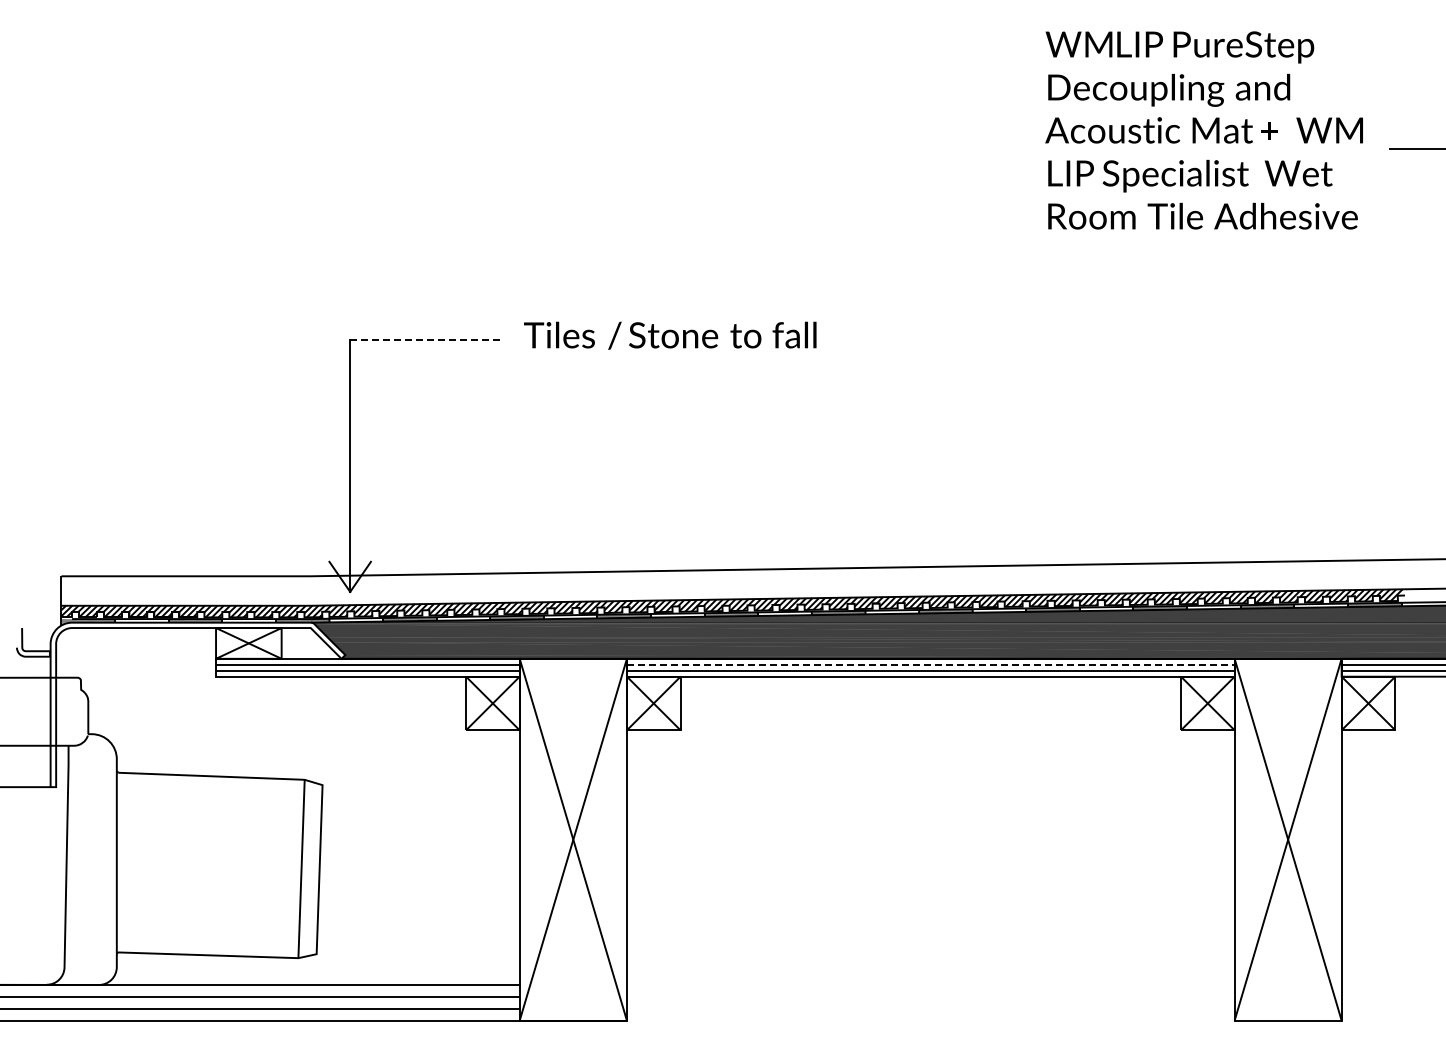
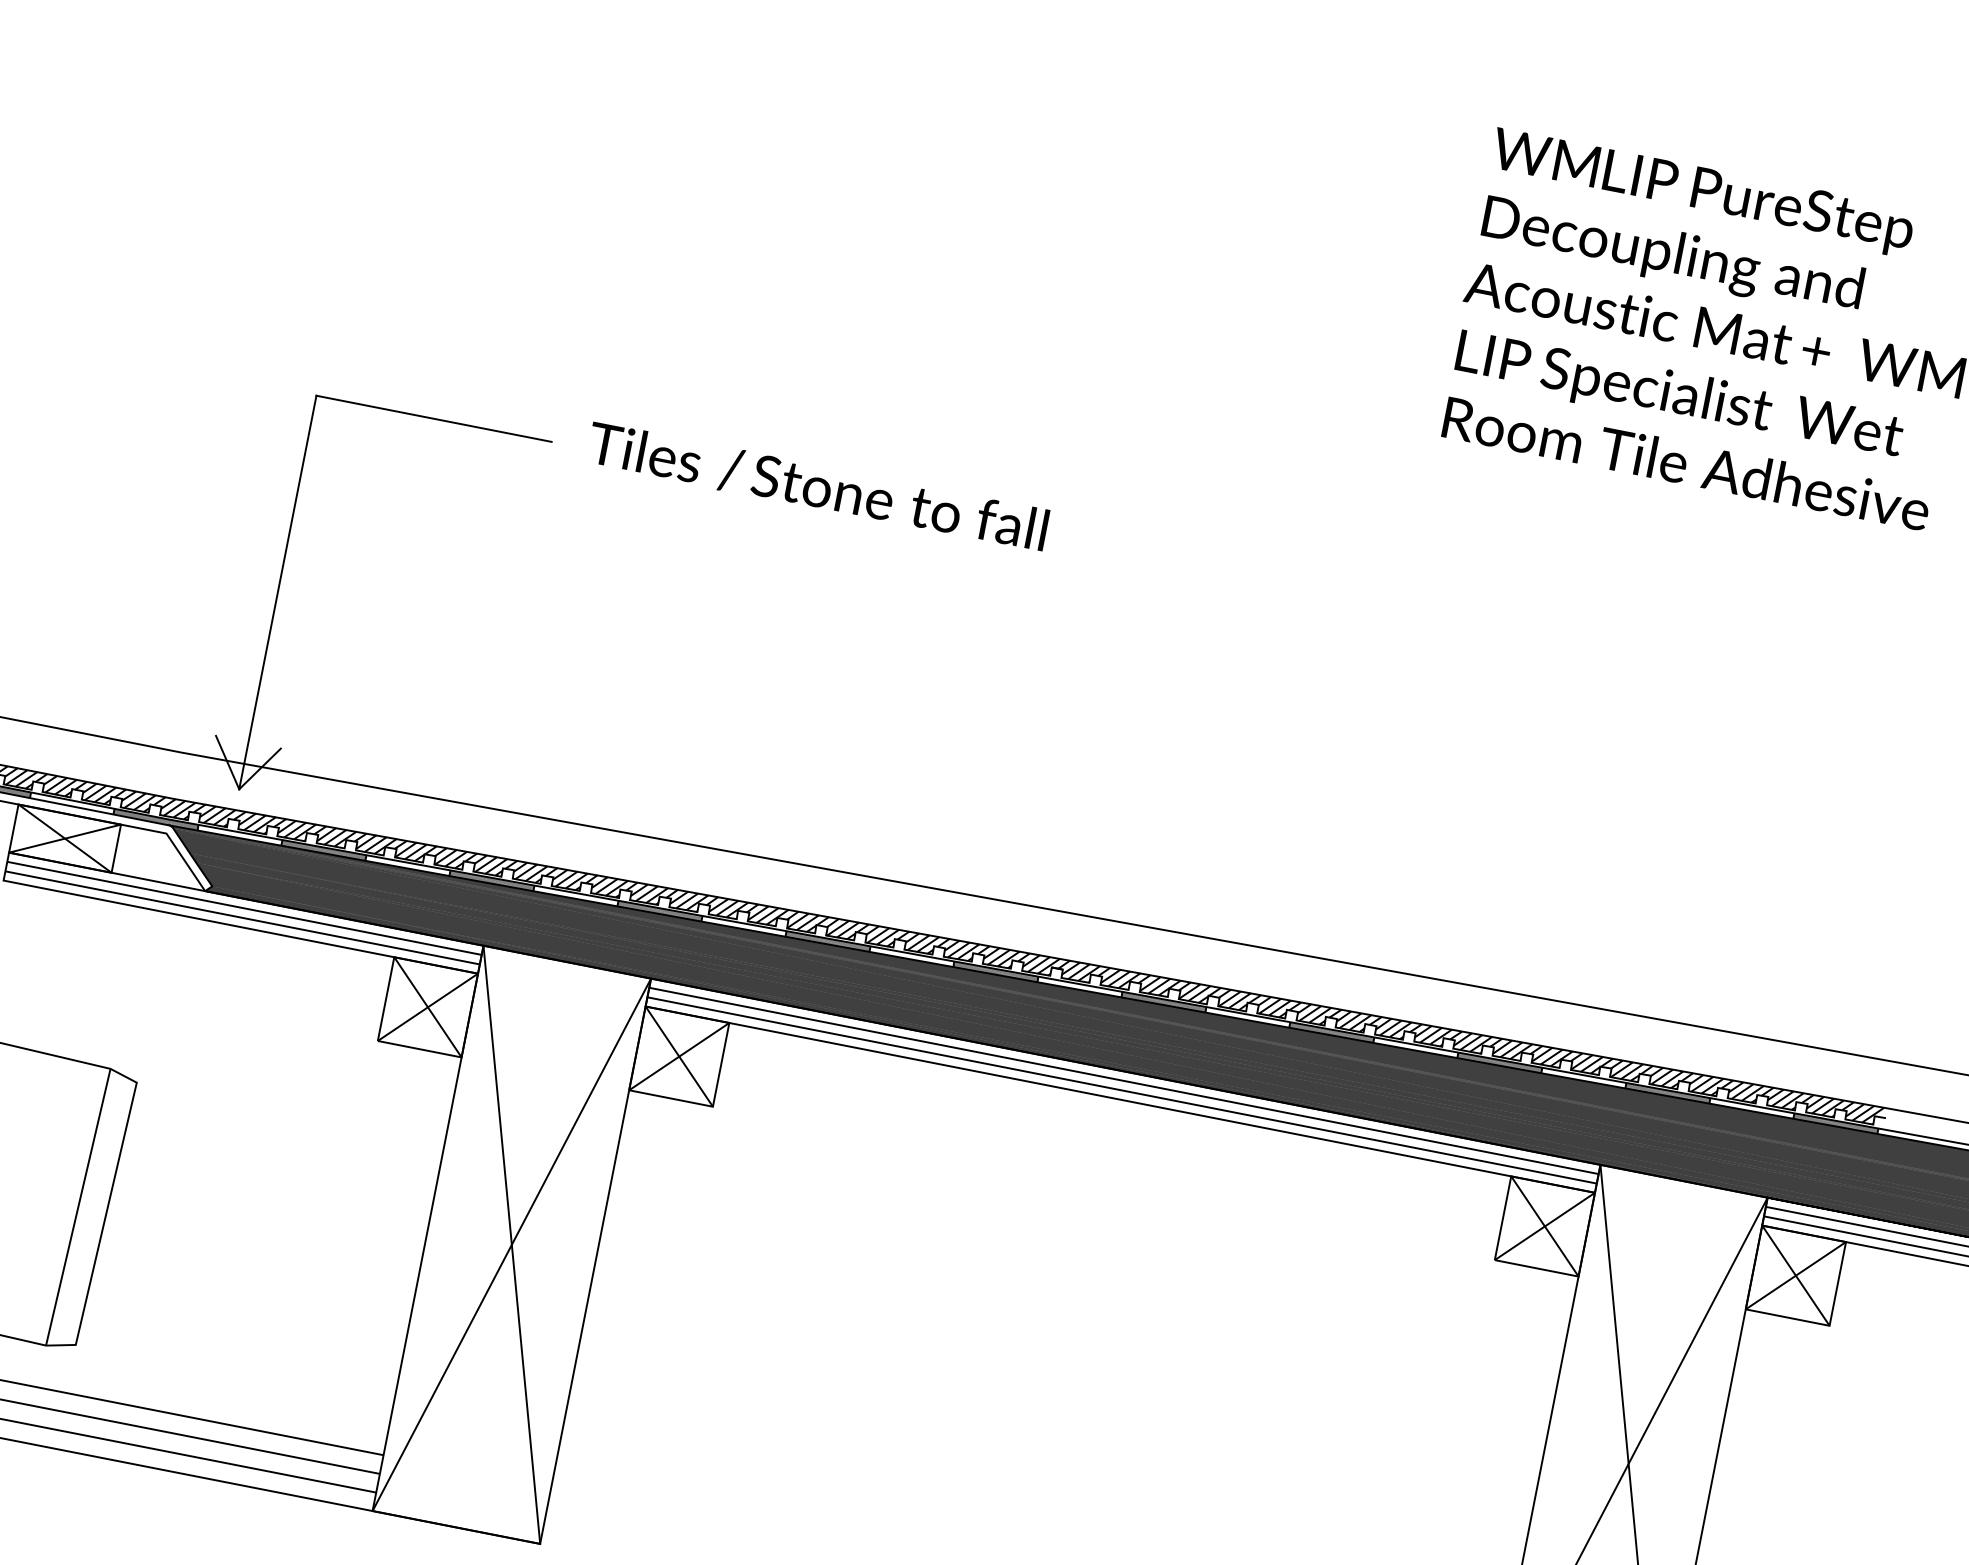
line: (426, 340) -> (435, 419), dashed -> solid
line: (930, 664) -> (1123, 1080), dashed -> solid

